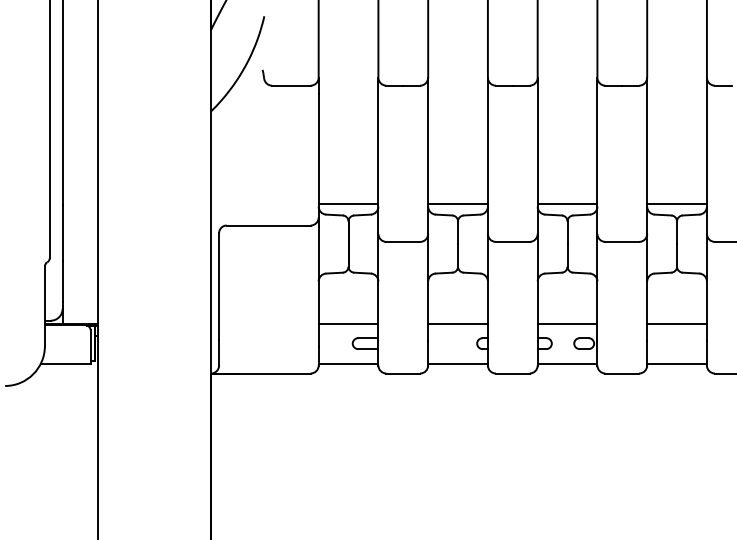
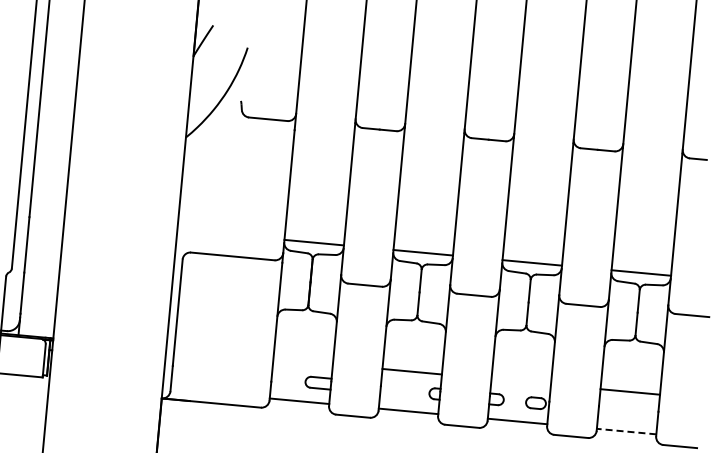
line: (348, 323) -> (303, 361), removed
line: (567, 323) -> (521, 381), removed
line: (677, 363) -> (627, 431), solid -> dashed

